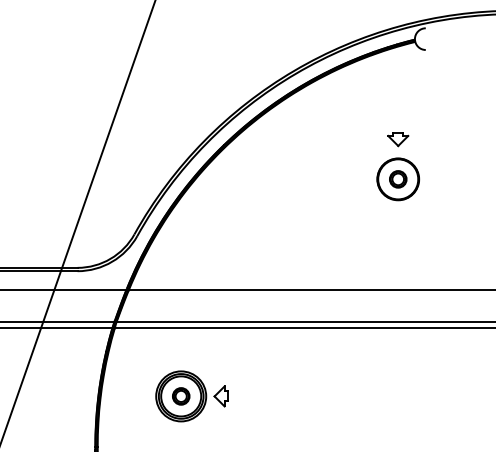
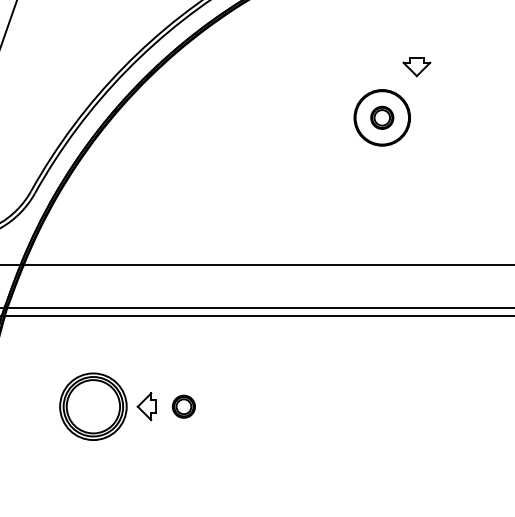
part: (398, 139) -> (417, 67), moved
part: (181, 396) -> (184, 406), moved

